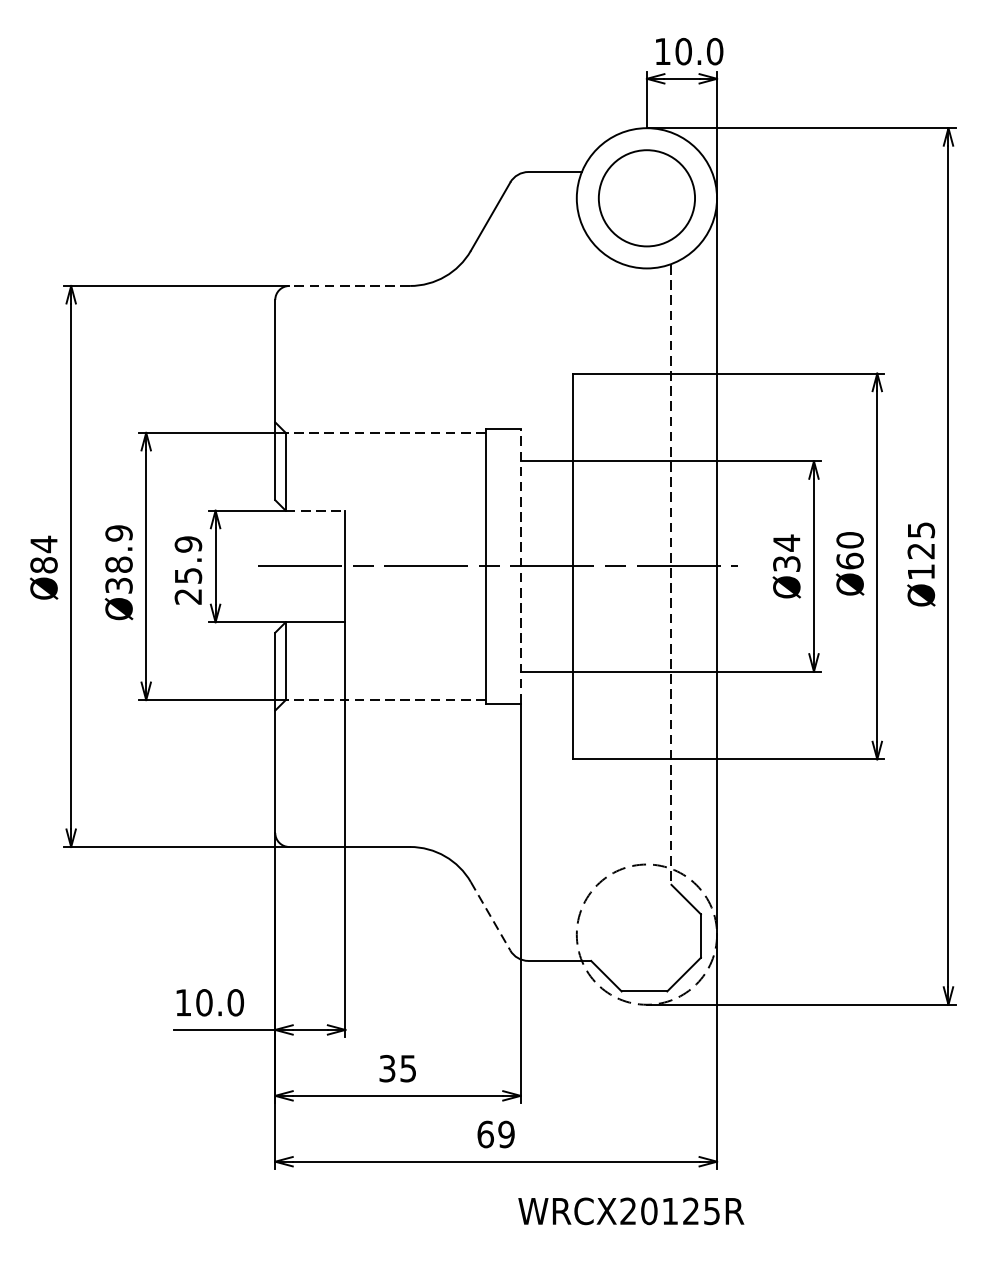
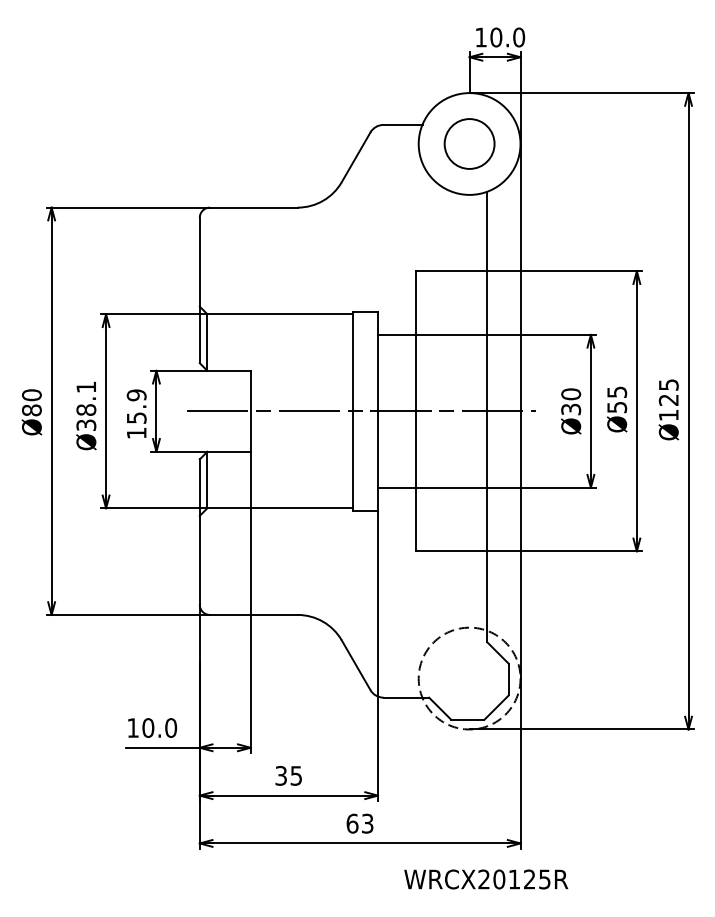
circle: (646, 197) -> (469, 143), size x0.71
line: (349, 285) -> (253, 207), dashed -> solid
line: (385, 433) -> (279, 314), dashed -> solid
line: (316, 510) -> (229, 370), dashed -> solid
text: (119, 533) -> (86, 387), Ø38.9 -> Ø38.1
text: (787, 543) -> (571, 394), Ø34 -> Ø30
text: (43, 544) -> (31, 395), Ø84 -> Ø80
text: (850, 550) -> (617, 399), Ø60 -> Ø55
line: (520, 566) -> (377, 411), dashed -> solid
line: (671, 575) -> (487, 417), dashed -> solid
text: (188, 597) -> (136, 433), 25.9 -> 15.9
line: (385, 700) -> (279, 508), dashed -> solid
line: (491, 916) -> (356, 665), dashed -> solid
text: (506, 1134) -> (367, 823), 69 -> 63
text: (631, 1211) -> (486, 879), moved

